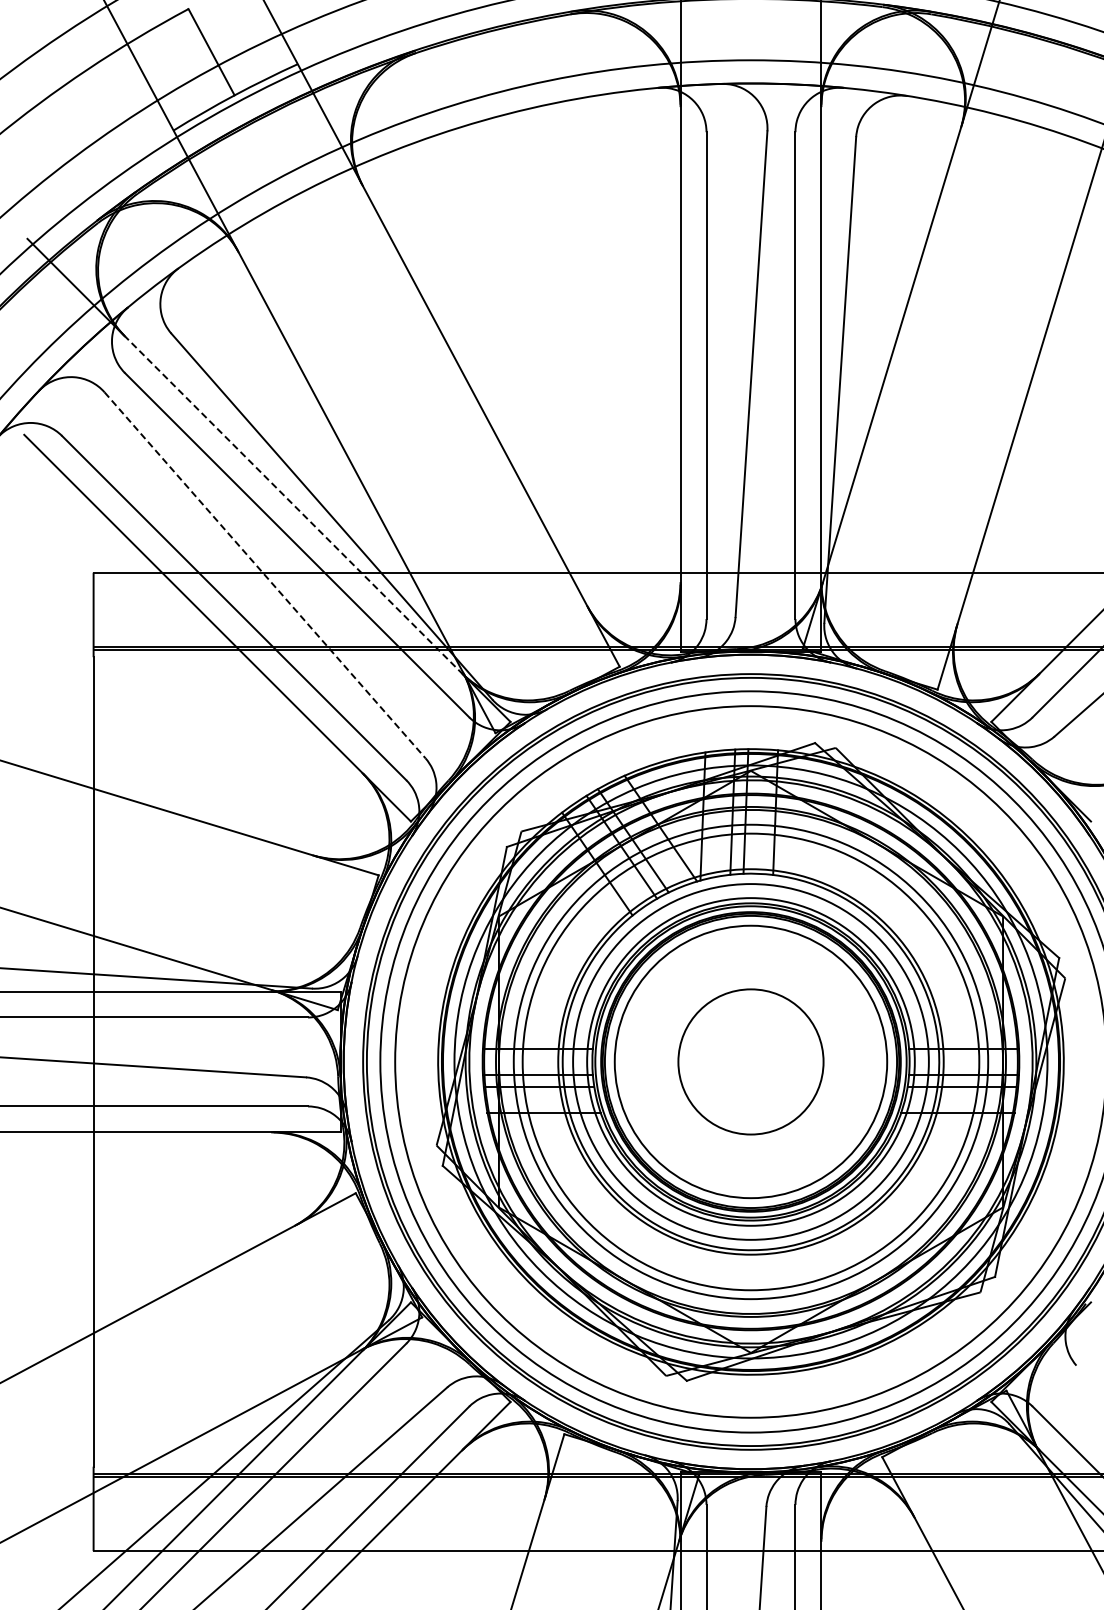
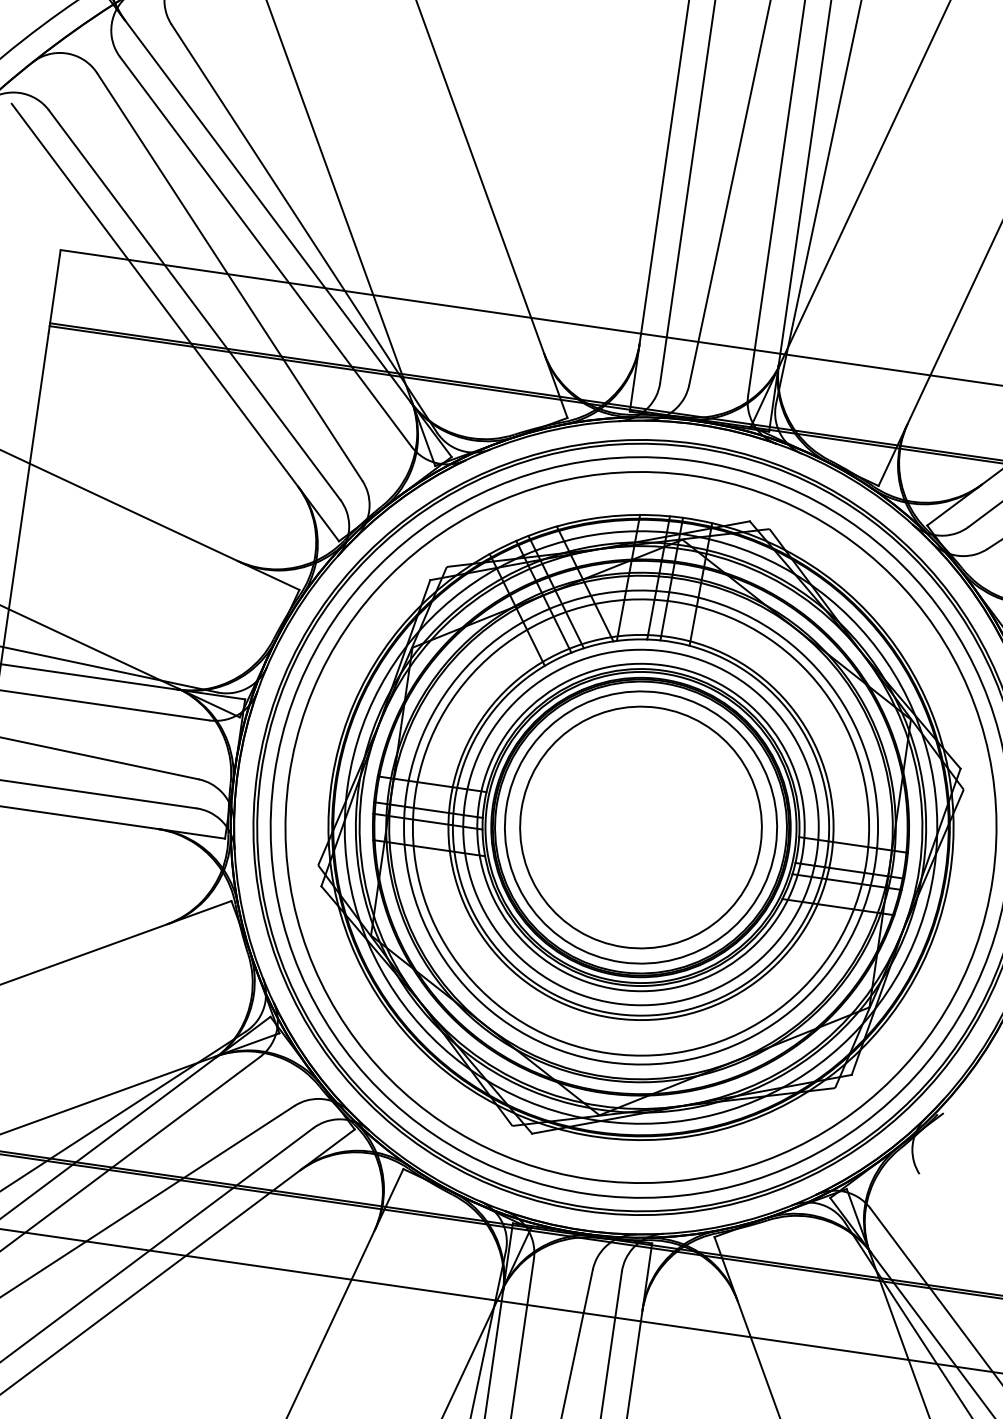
line: (293, 505) -> (267, 212), dashed -> solid
line: (265, 575) -> (230, 277), dashed -> solid
circle: (750, 1061) -> (640, 827), size x1.67

